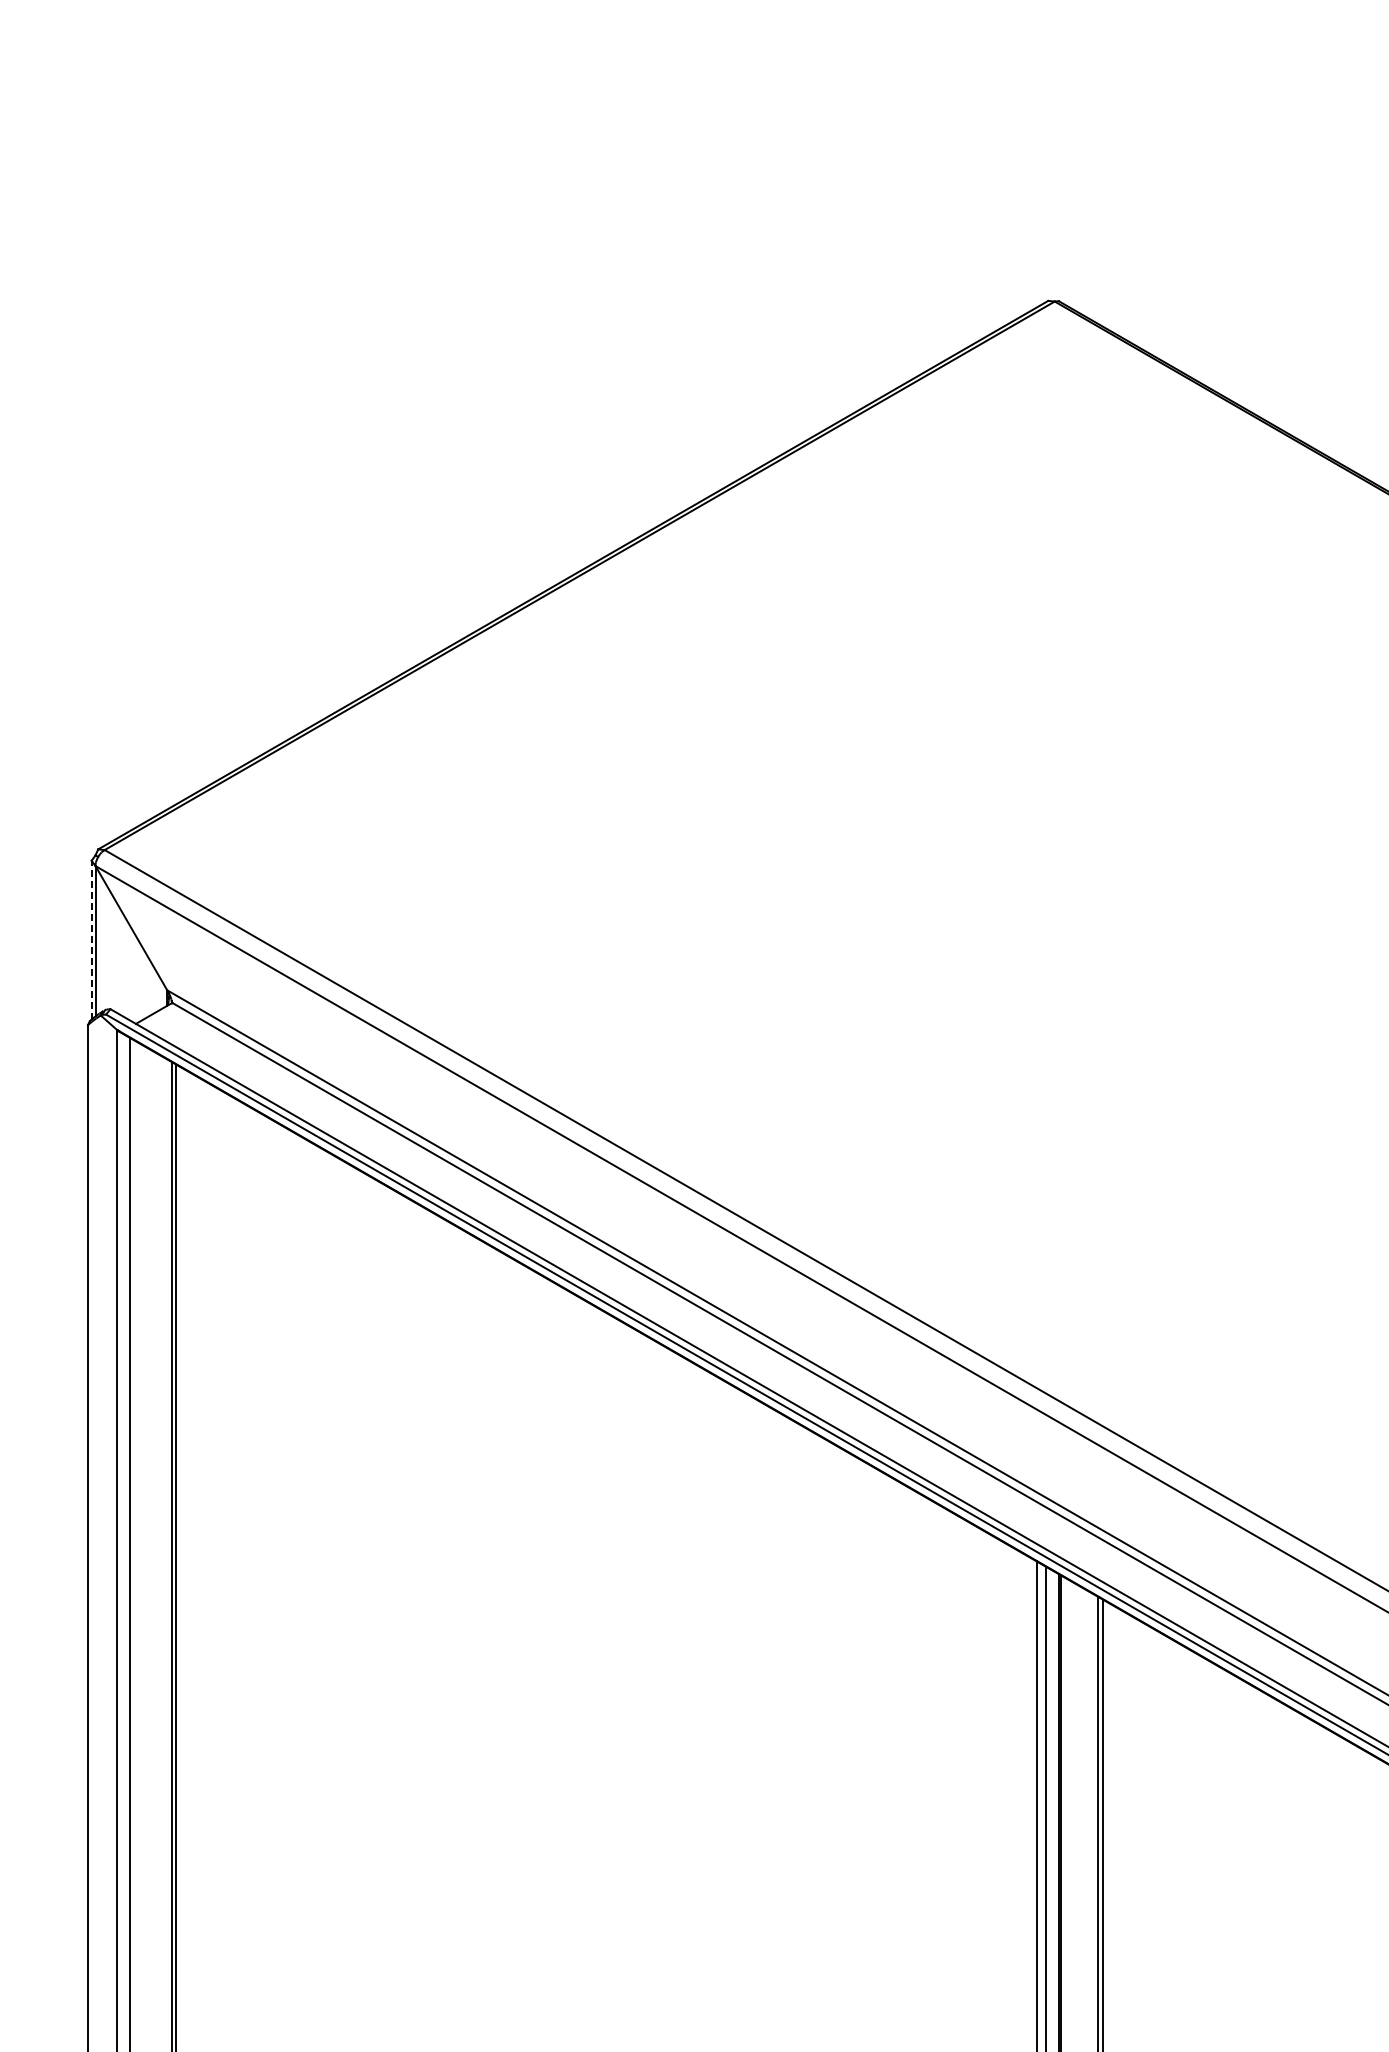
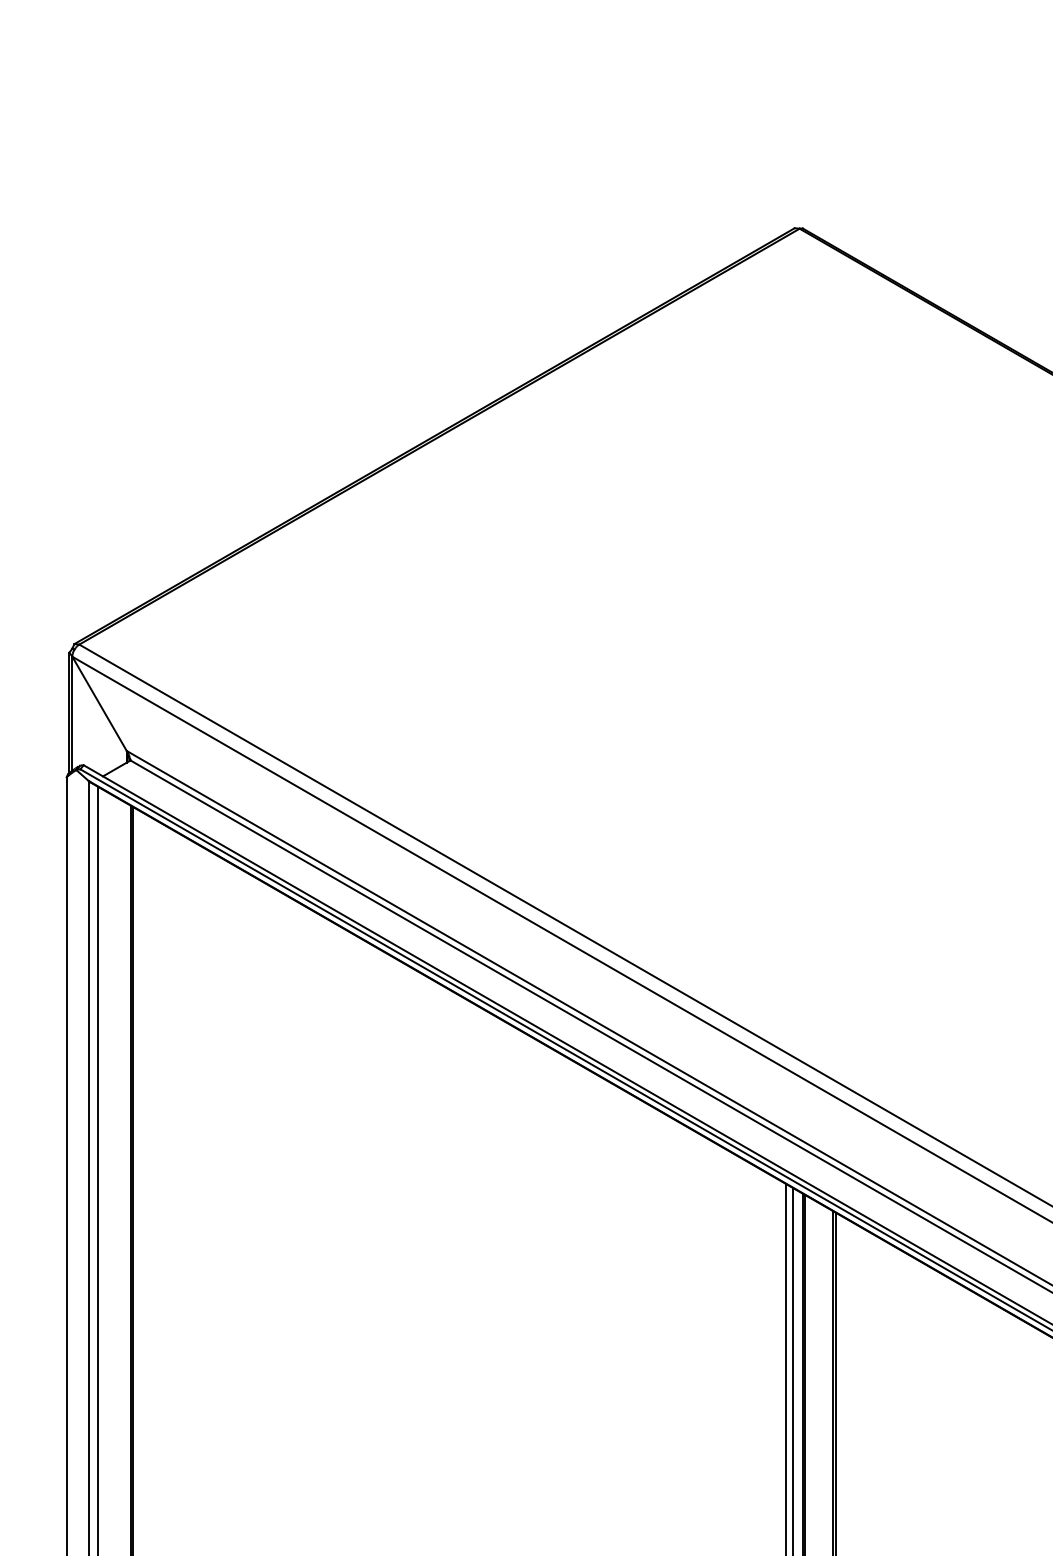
line: (91, 939) -> (69, 712), dashed -> solid

